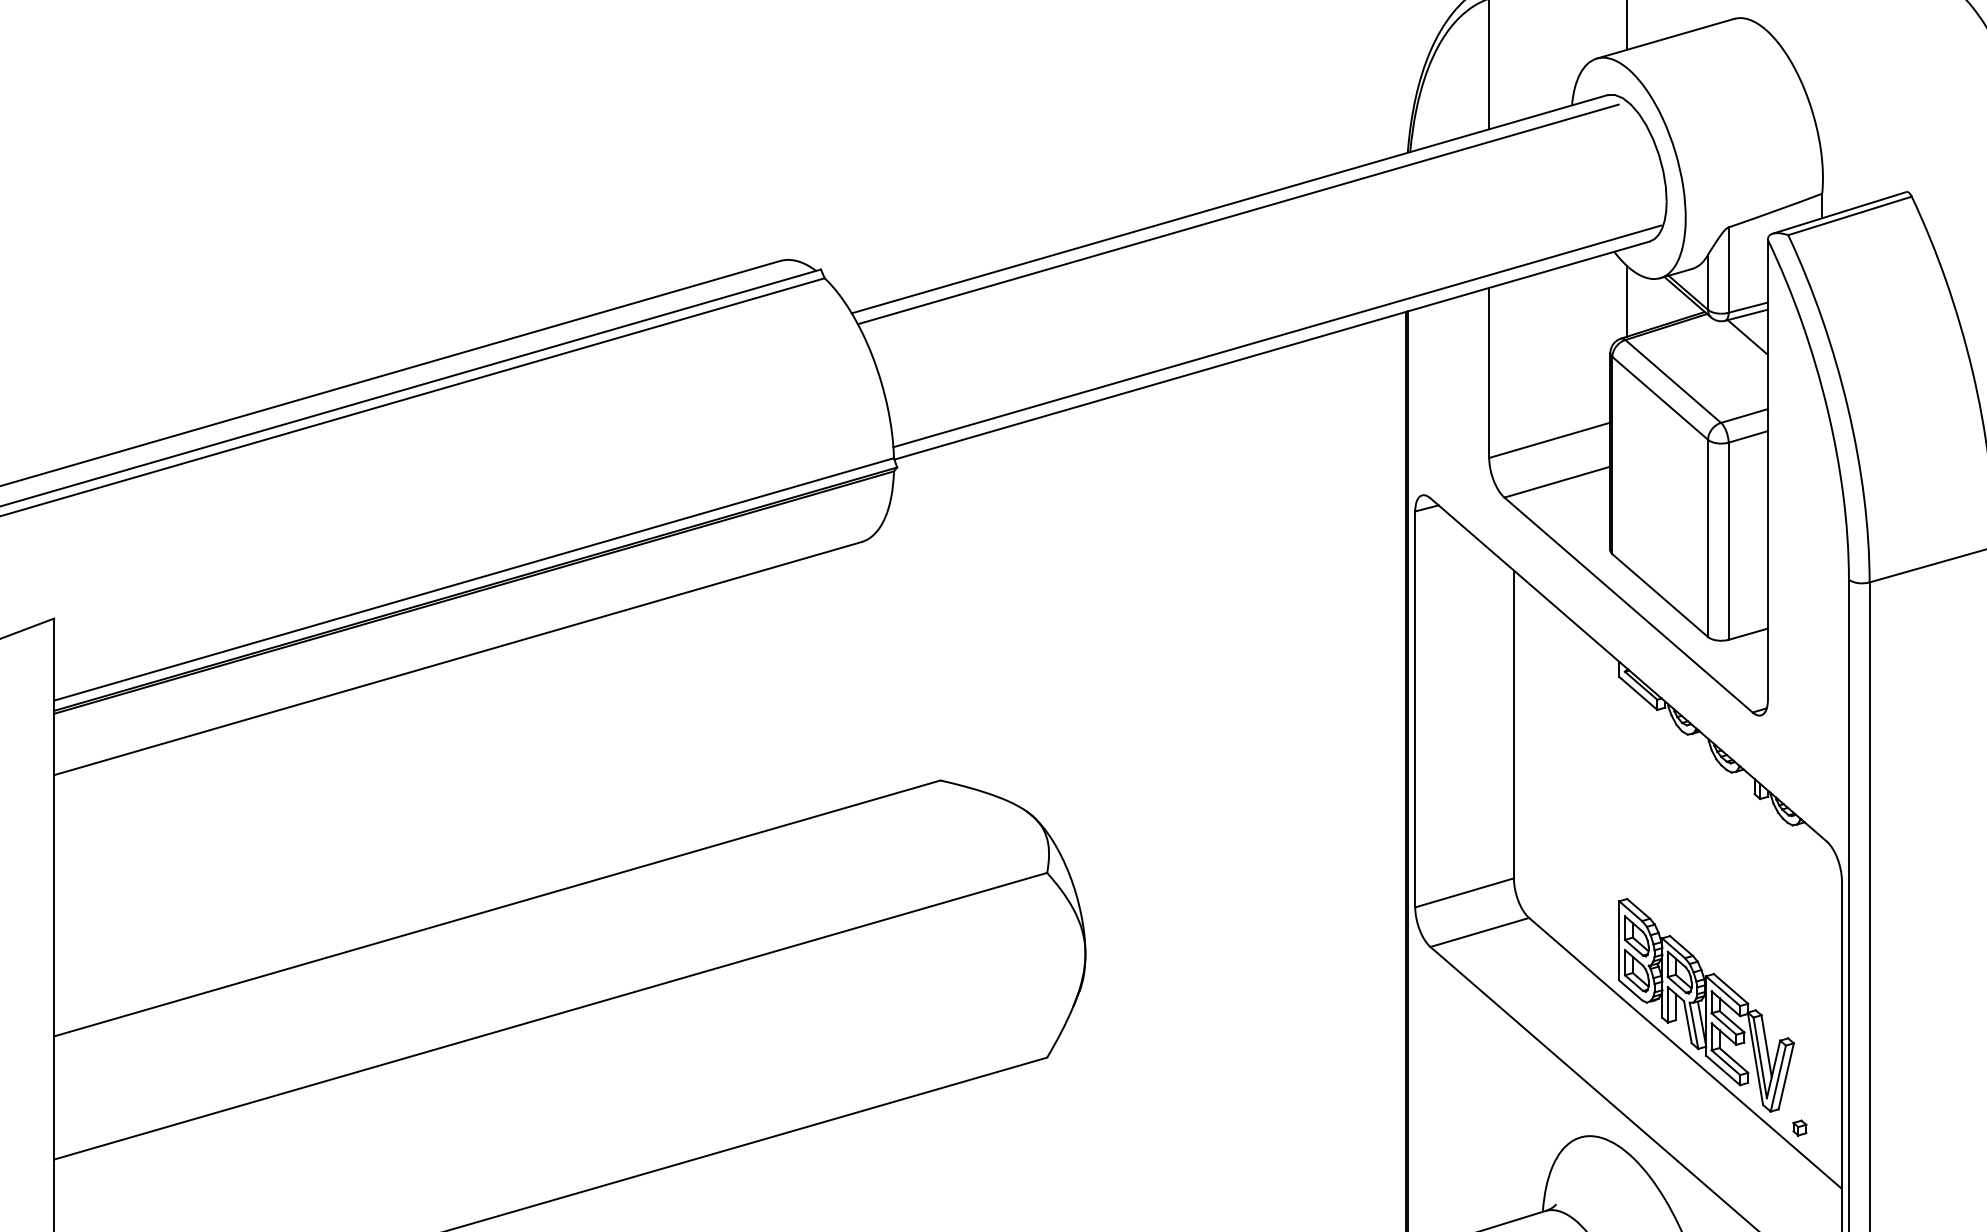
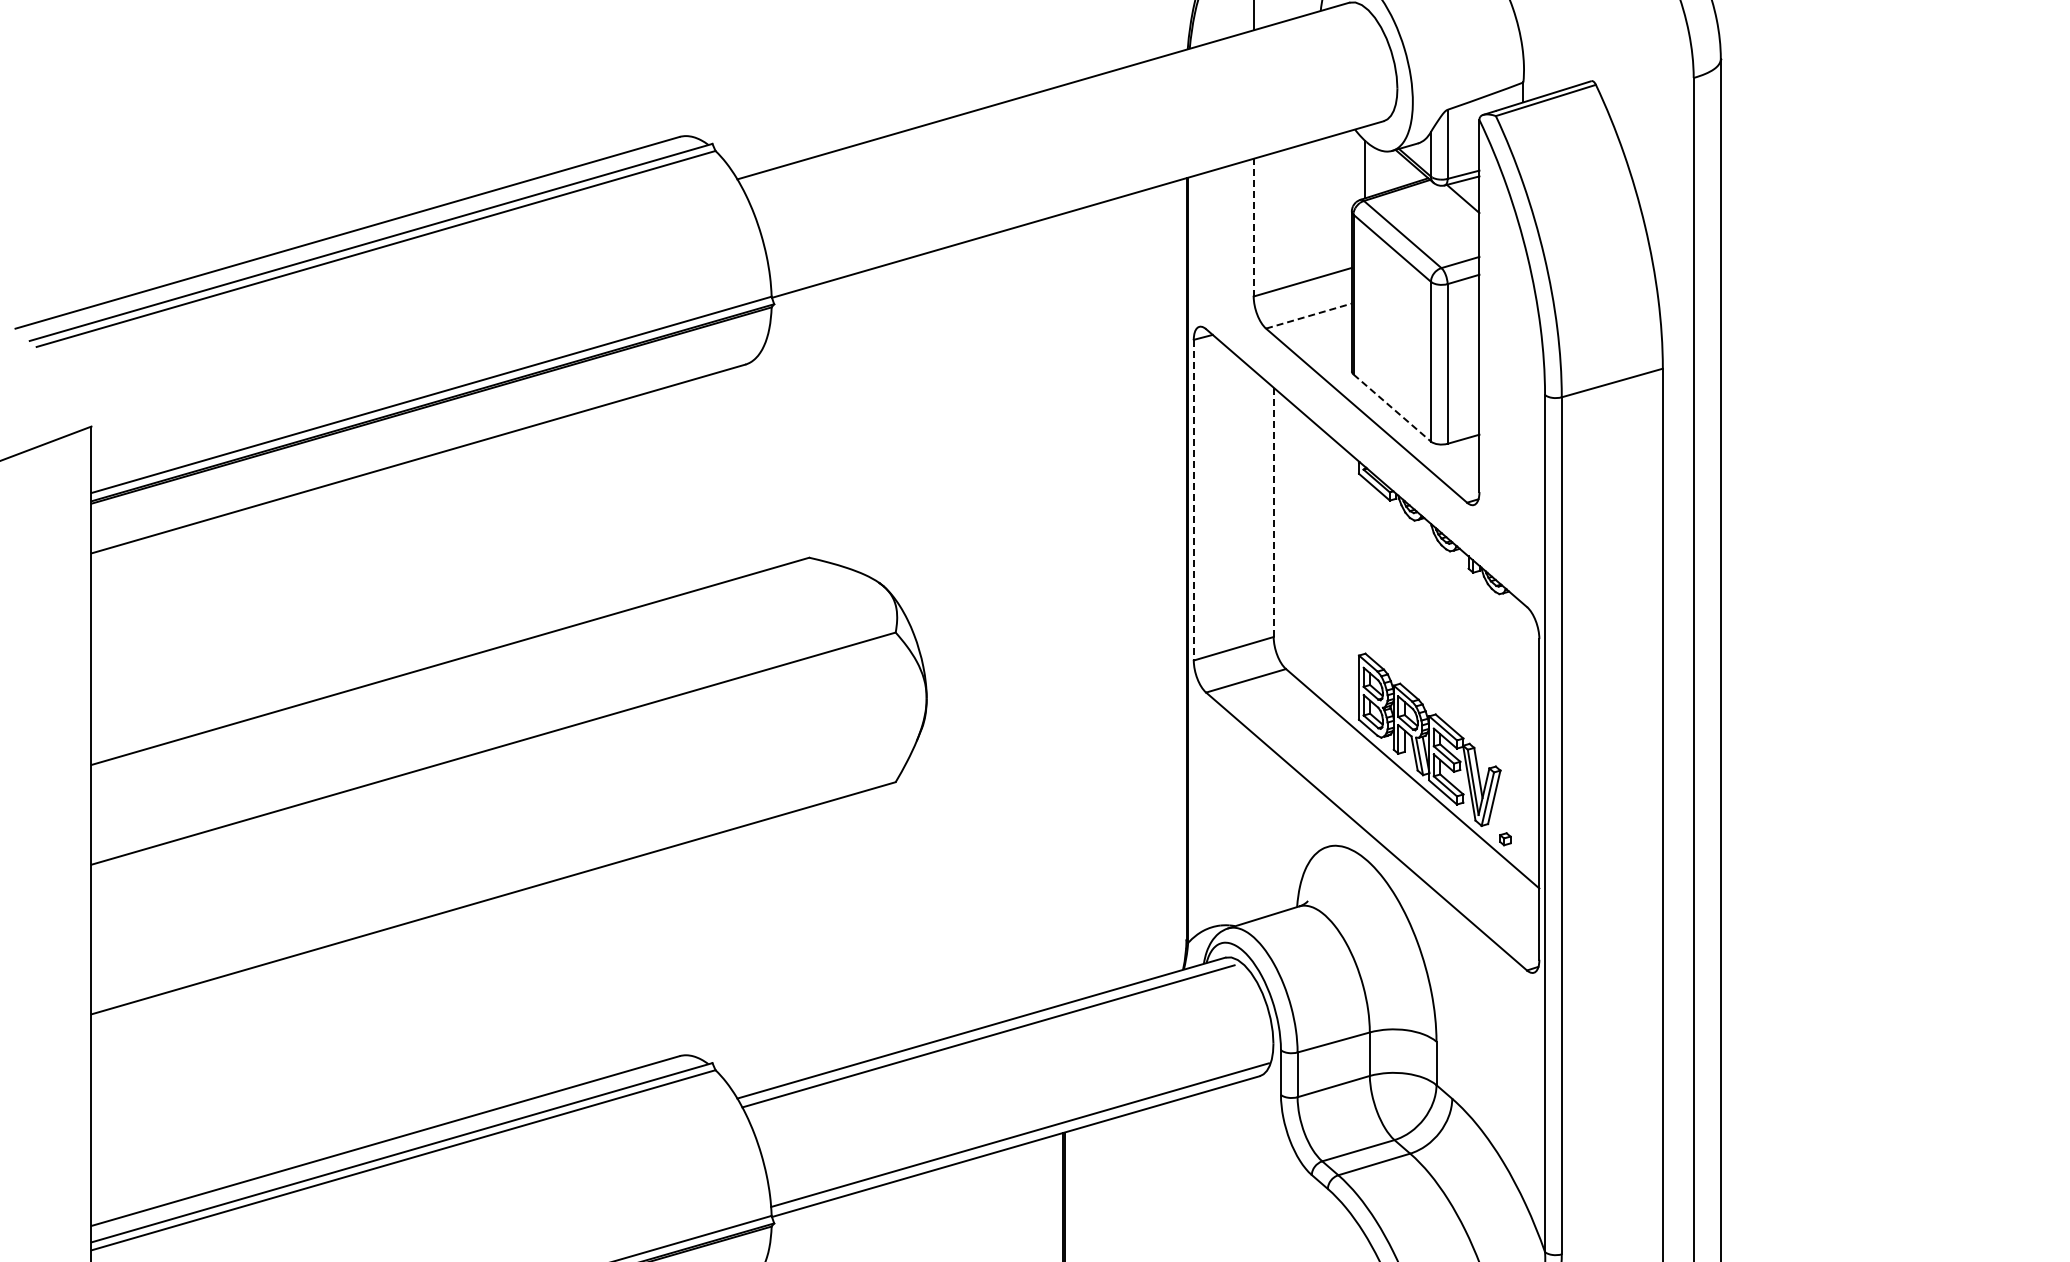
line: (1238, 214) -> (1050, 99), removed
line: (1276, 335) -> (1081, 197), removed
line: (1488, 372) -> (1253, 227), solid -> dashed
line: (1556, 482) -> (1308, 316), solid -> dashed
line: (1660, 596) -> (1392, 408), solid -> dashed
line: (1414, 709) -> (1193, 500), solid -> dashed
line: (1513, 724) -> (1273, 512), solid -> dashed

